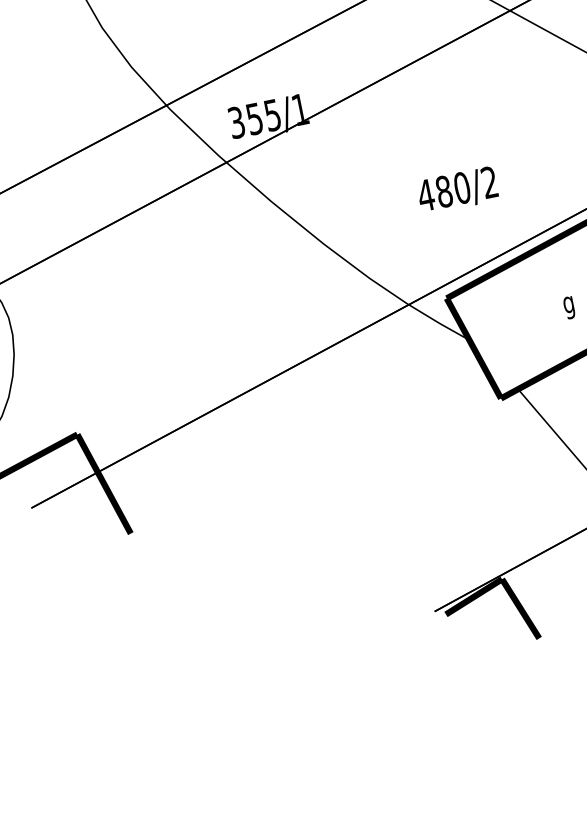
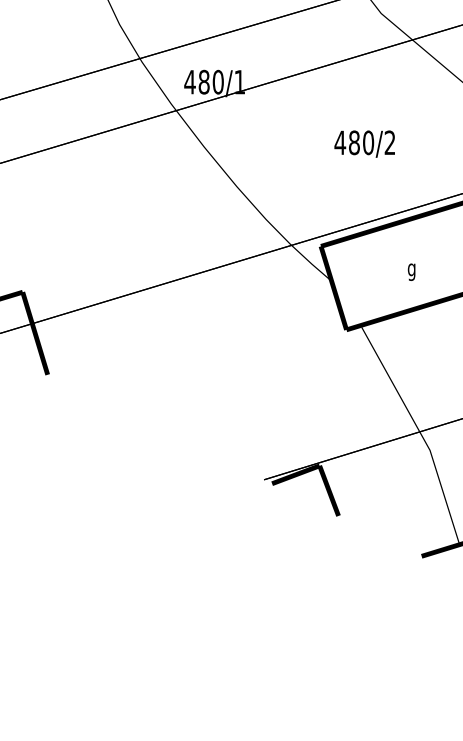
text: (253, 118) -> (203, 81), 355/1 -> 480/1
text: (457, 189) -> (364, 143), moved

